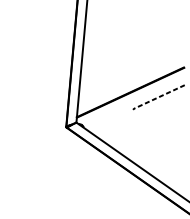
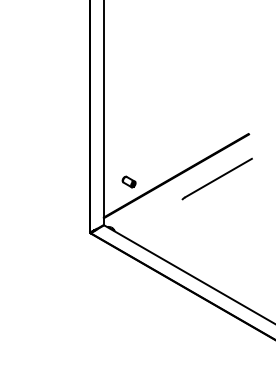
part: (96, 93) -> (128, 181), added
line: (160, 96) -> (218, 178), dashed -> solid

